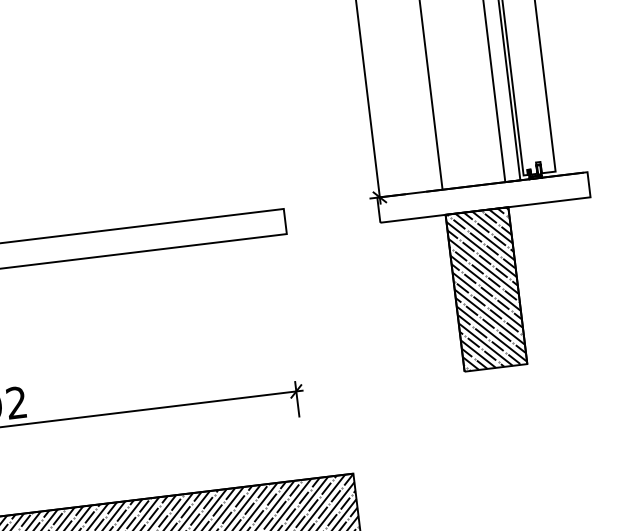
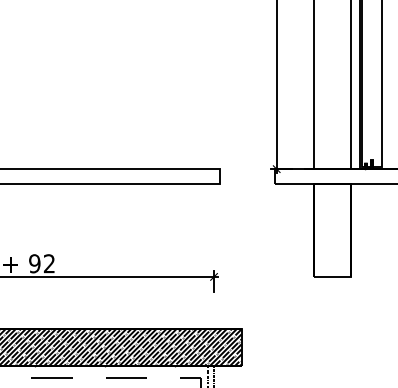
hatch: (486, 289) -> (332, 230), removed

